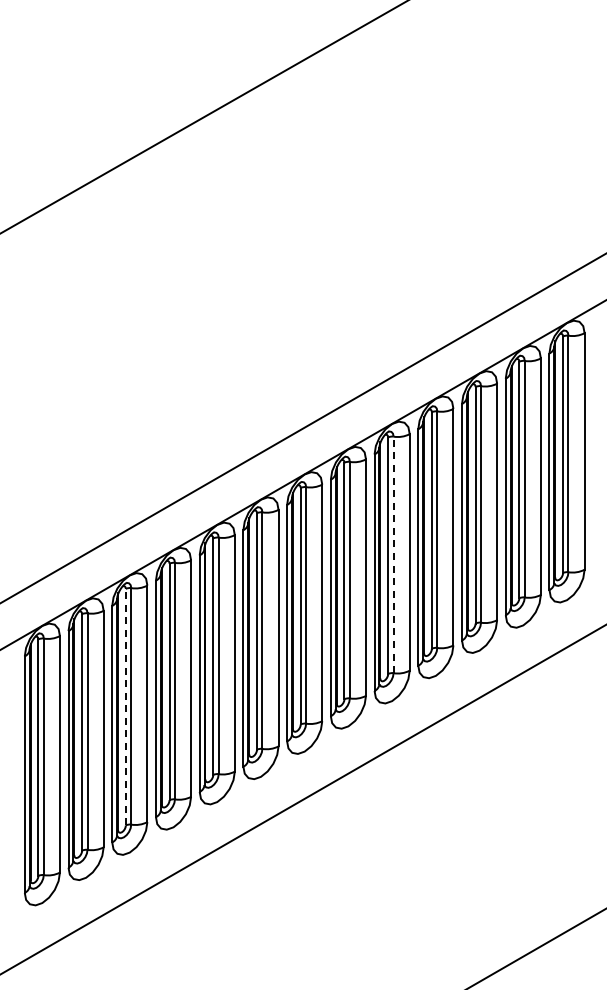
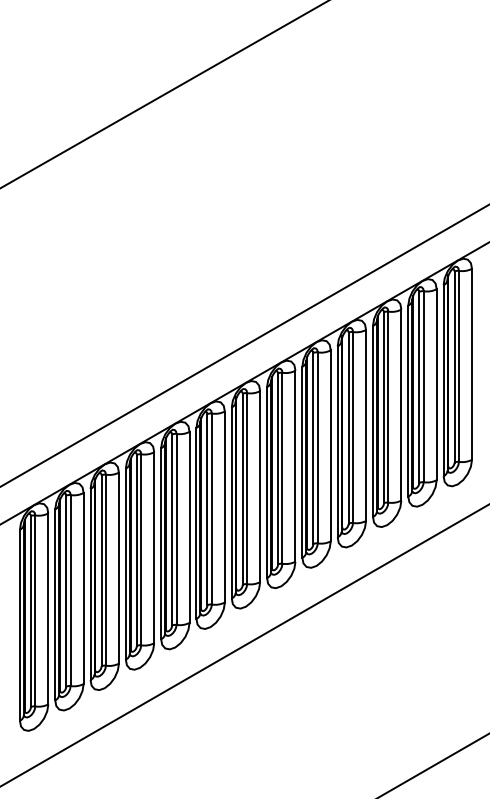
line: (393, 554) -> (317, 447), dashed -> solid
line: (125, 706) -> (101, 570), dashed -> solid

